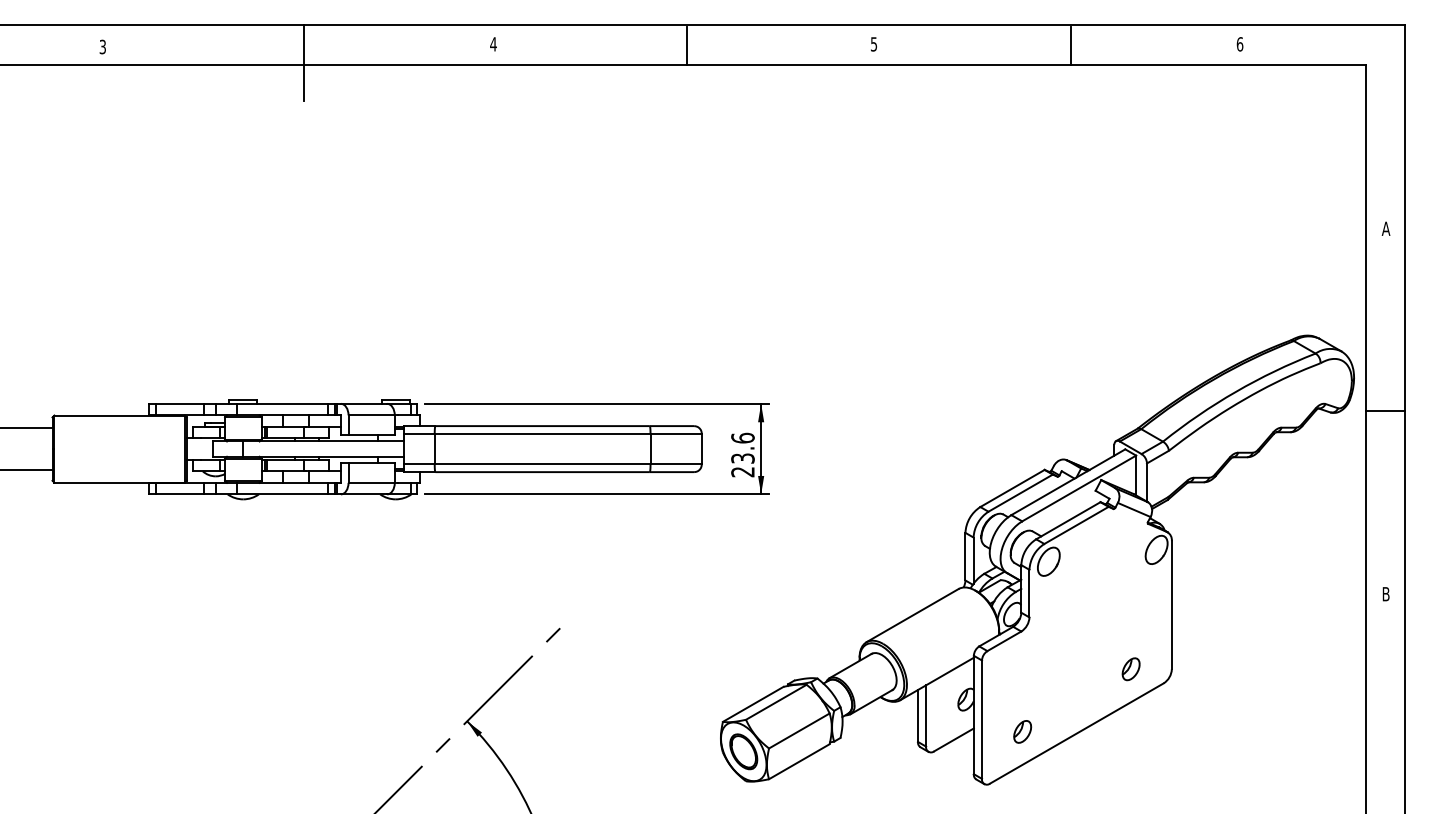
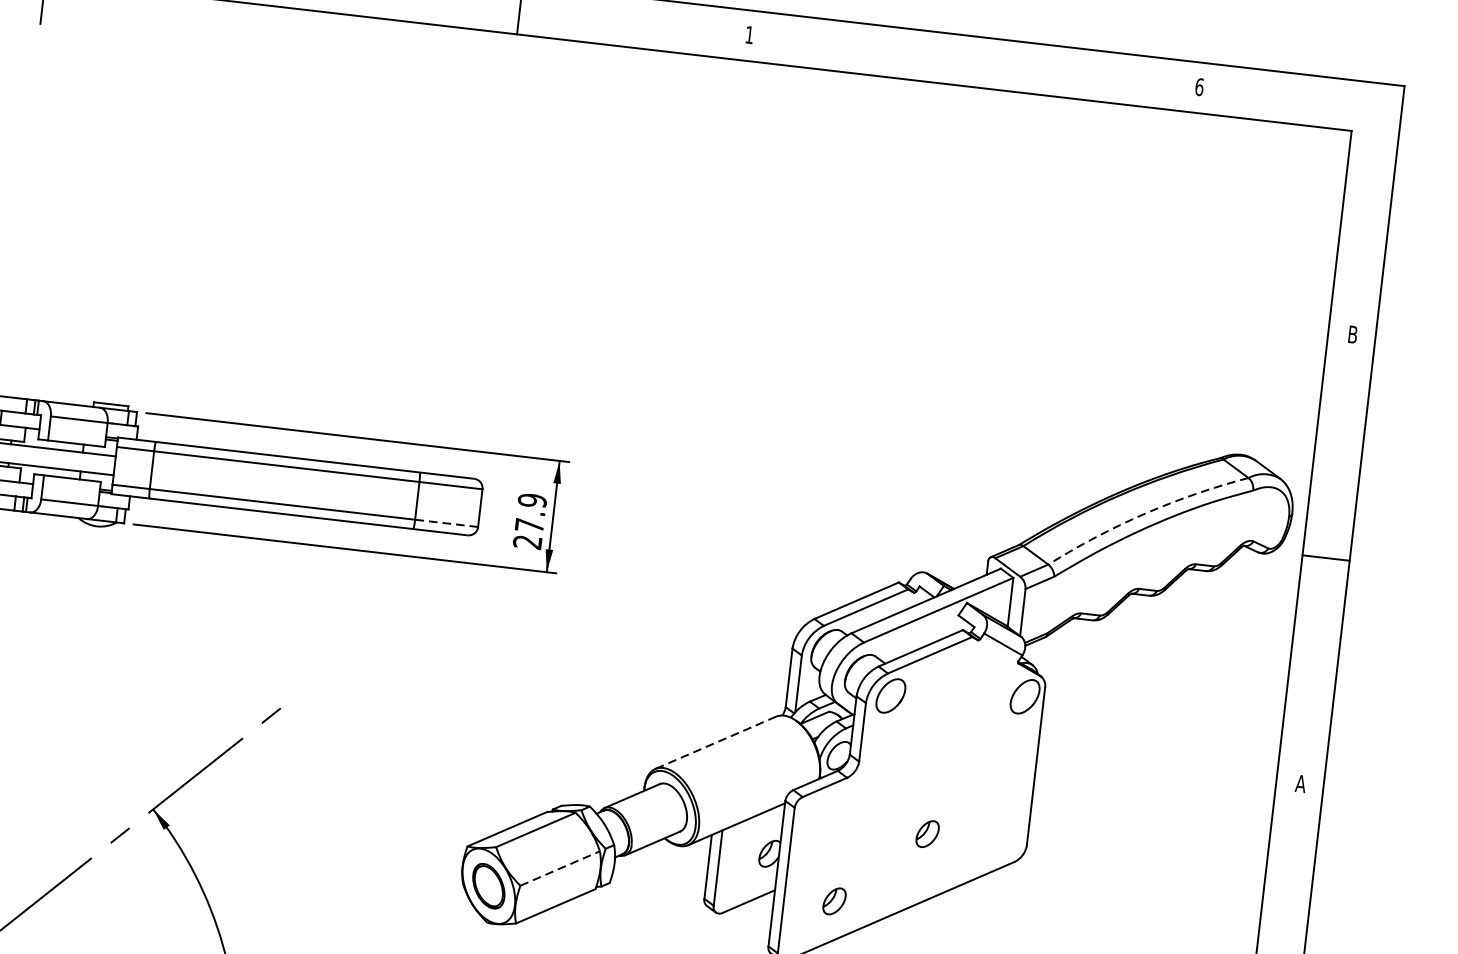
text: (874, 44) -> (750, 35), 5 -> 1
line: (1070, 46) -> (990, 65), removed
text: (1385, 228) -> (1352, 334), A -> B
arc: (1235, 391) -> (1144, 513), solid -> dashed
text: (742, 447) -> (530, 511), 23.6 -> 27.9
line: (676, 464) -> (447, 523), solid -> dashed
text: (1385, 594) -> (1300, 784), B -> A
line: (912, 615) -> (715, 742), solid -> dashed
part: (1130, 669) -> (926, 834), moved
line: (799, 730) -> (560, 867), solid -> dashed

